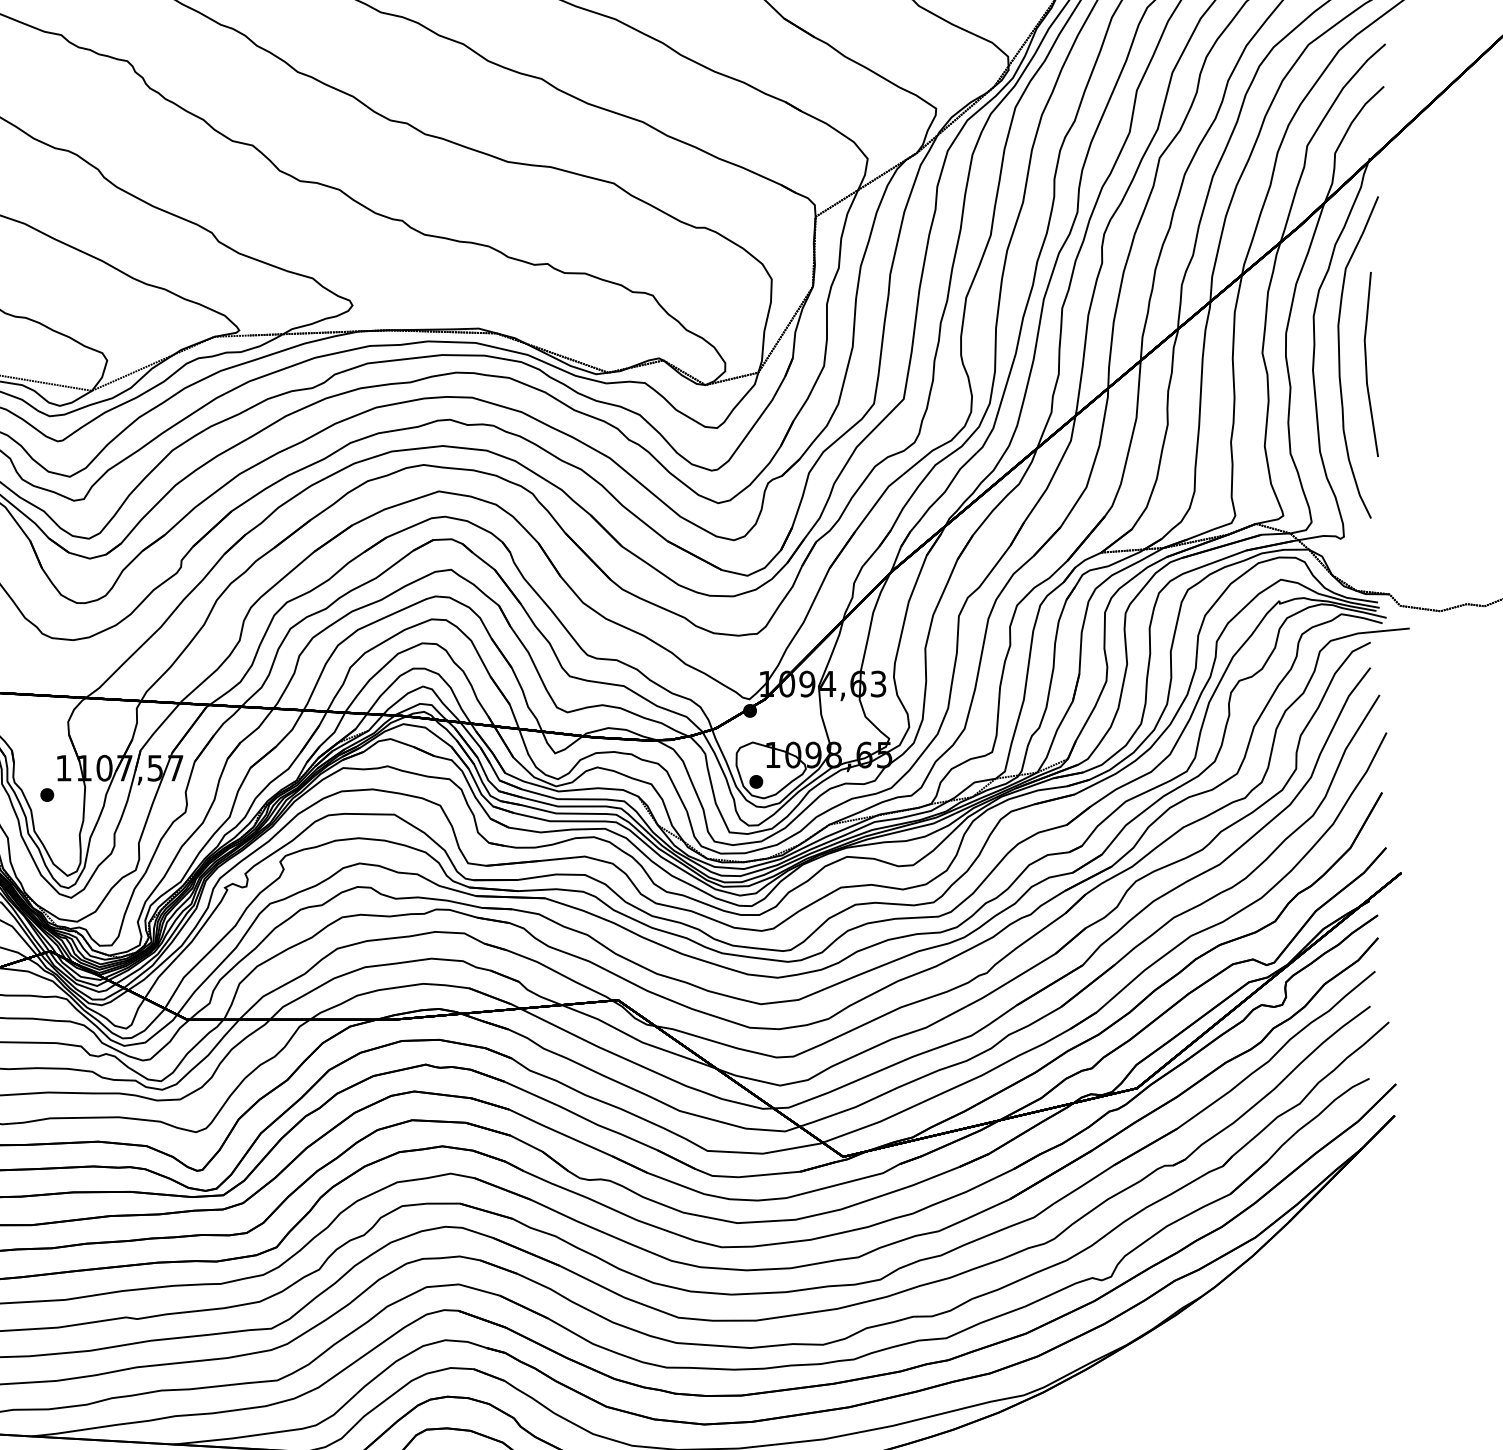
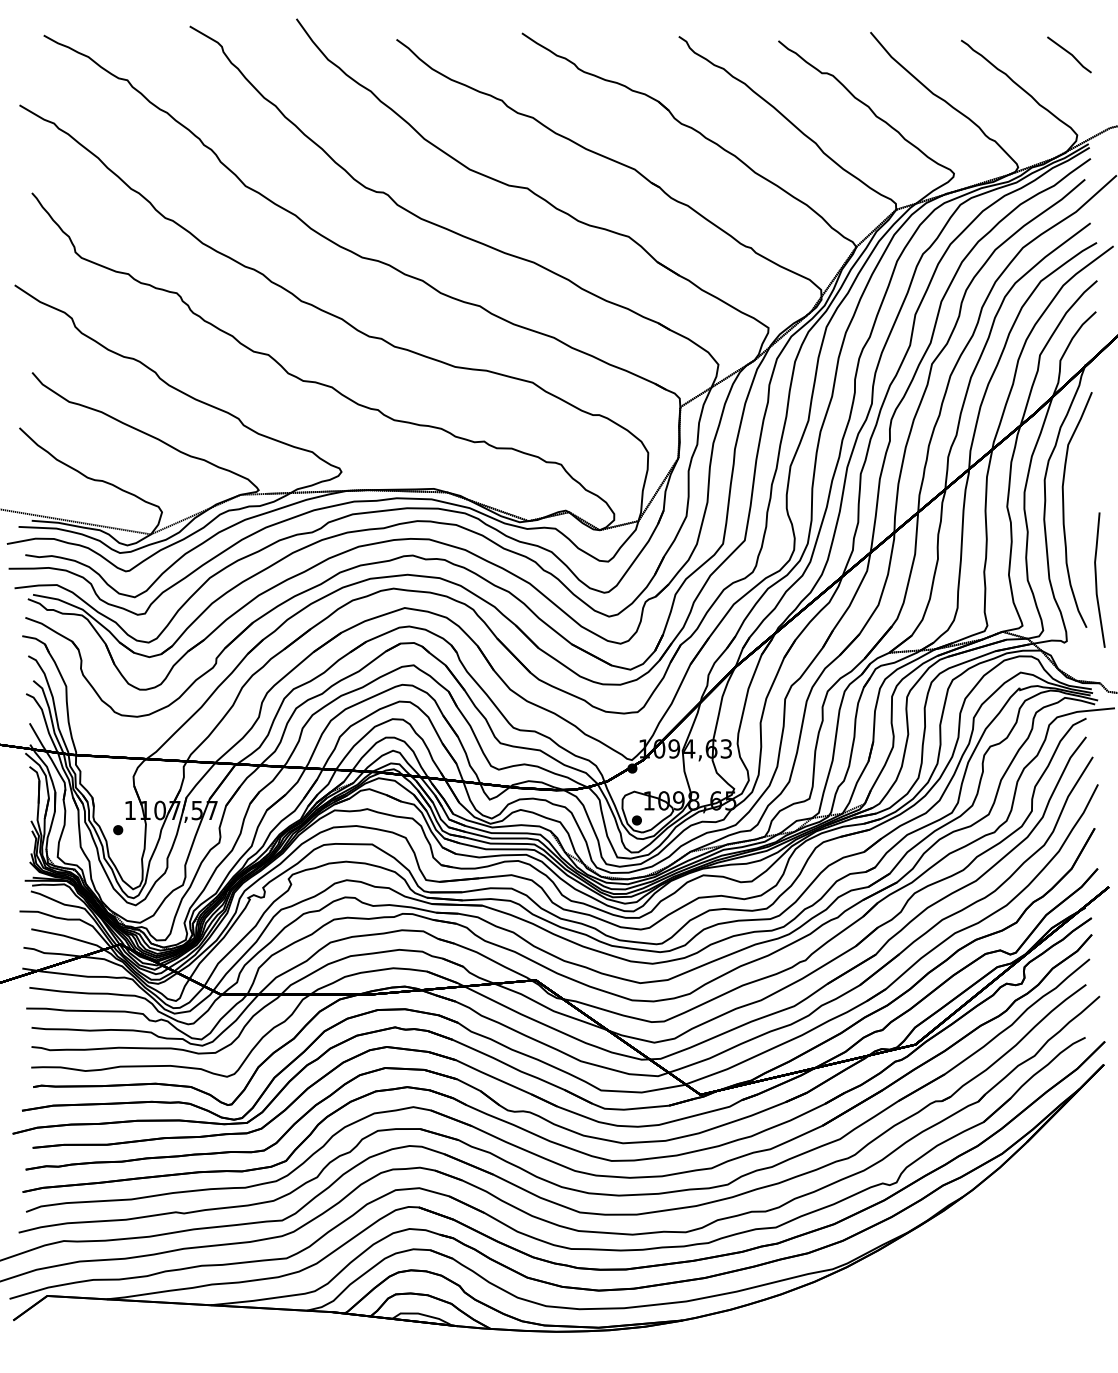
curve: (1366, 363) -> (1096, 579), moved

